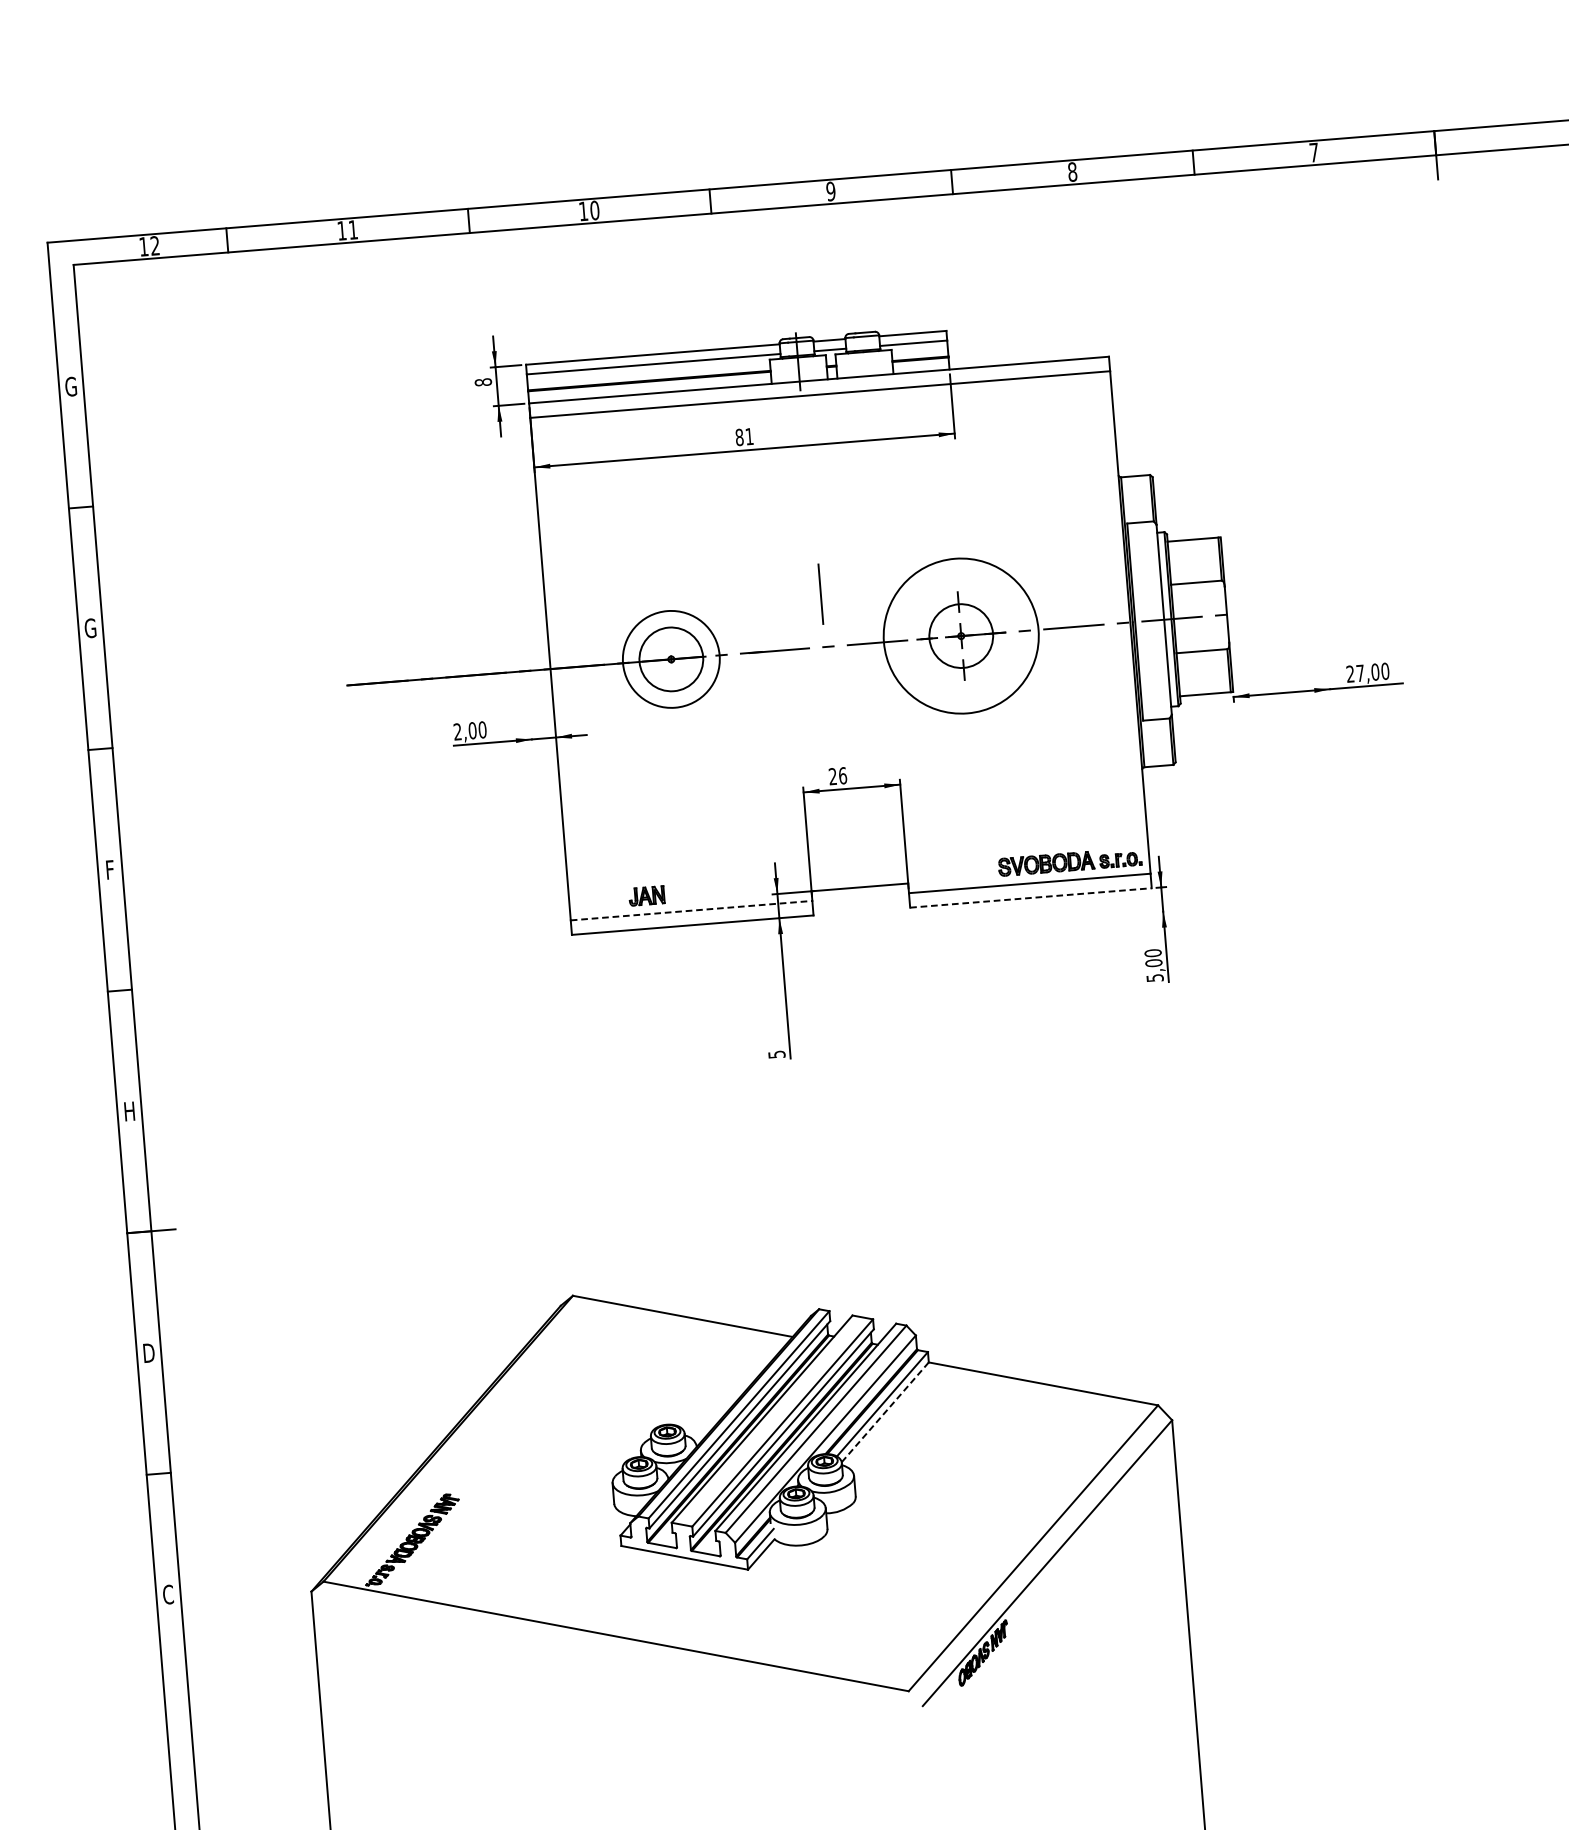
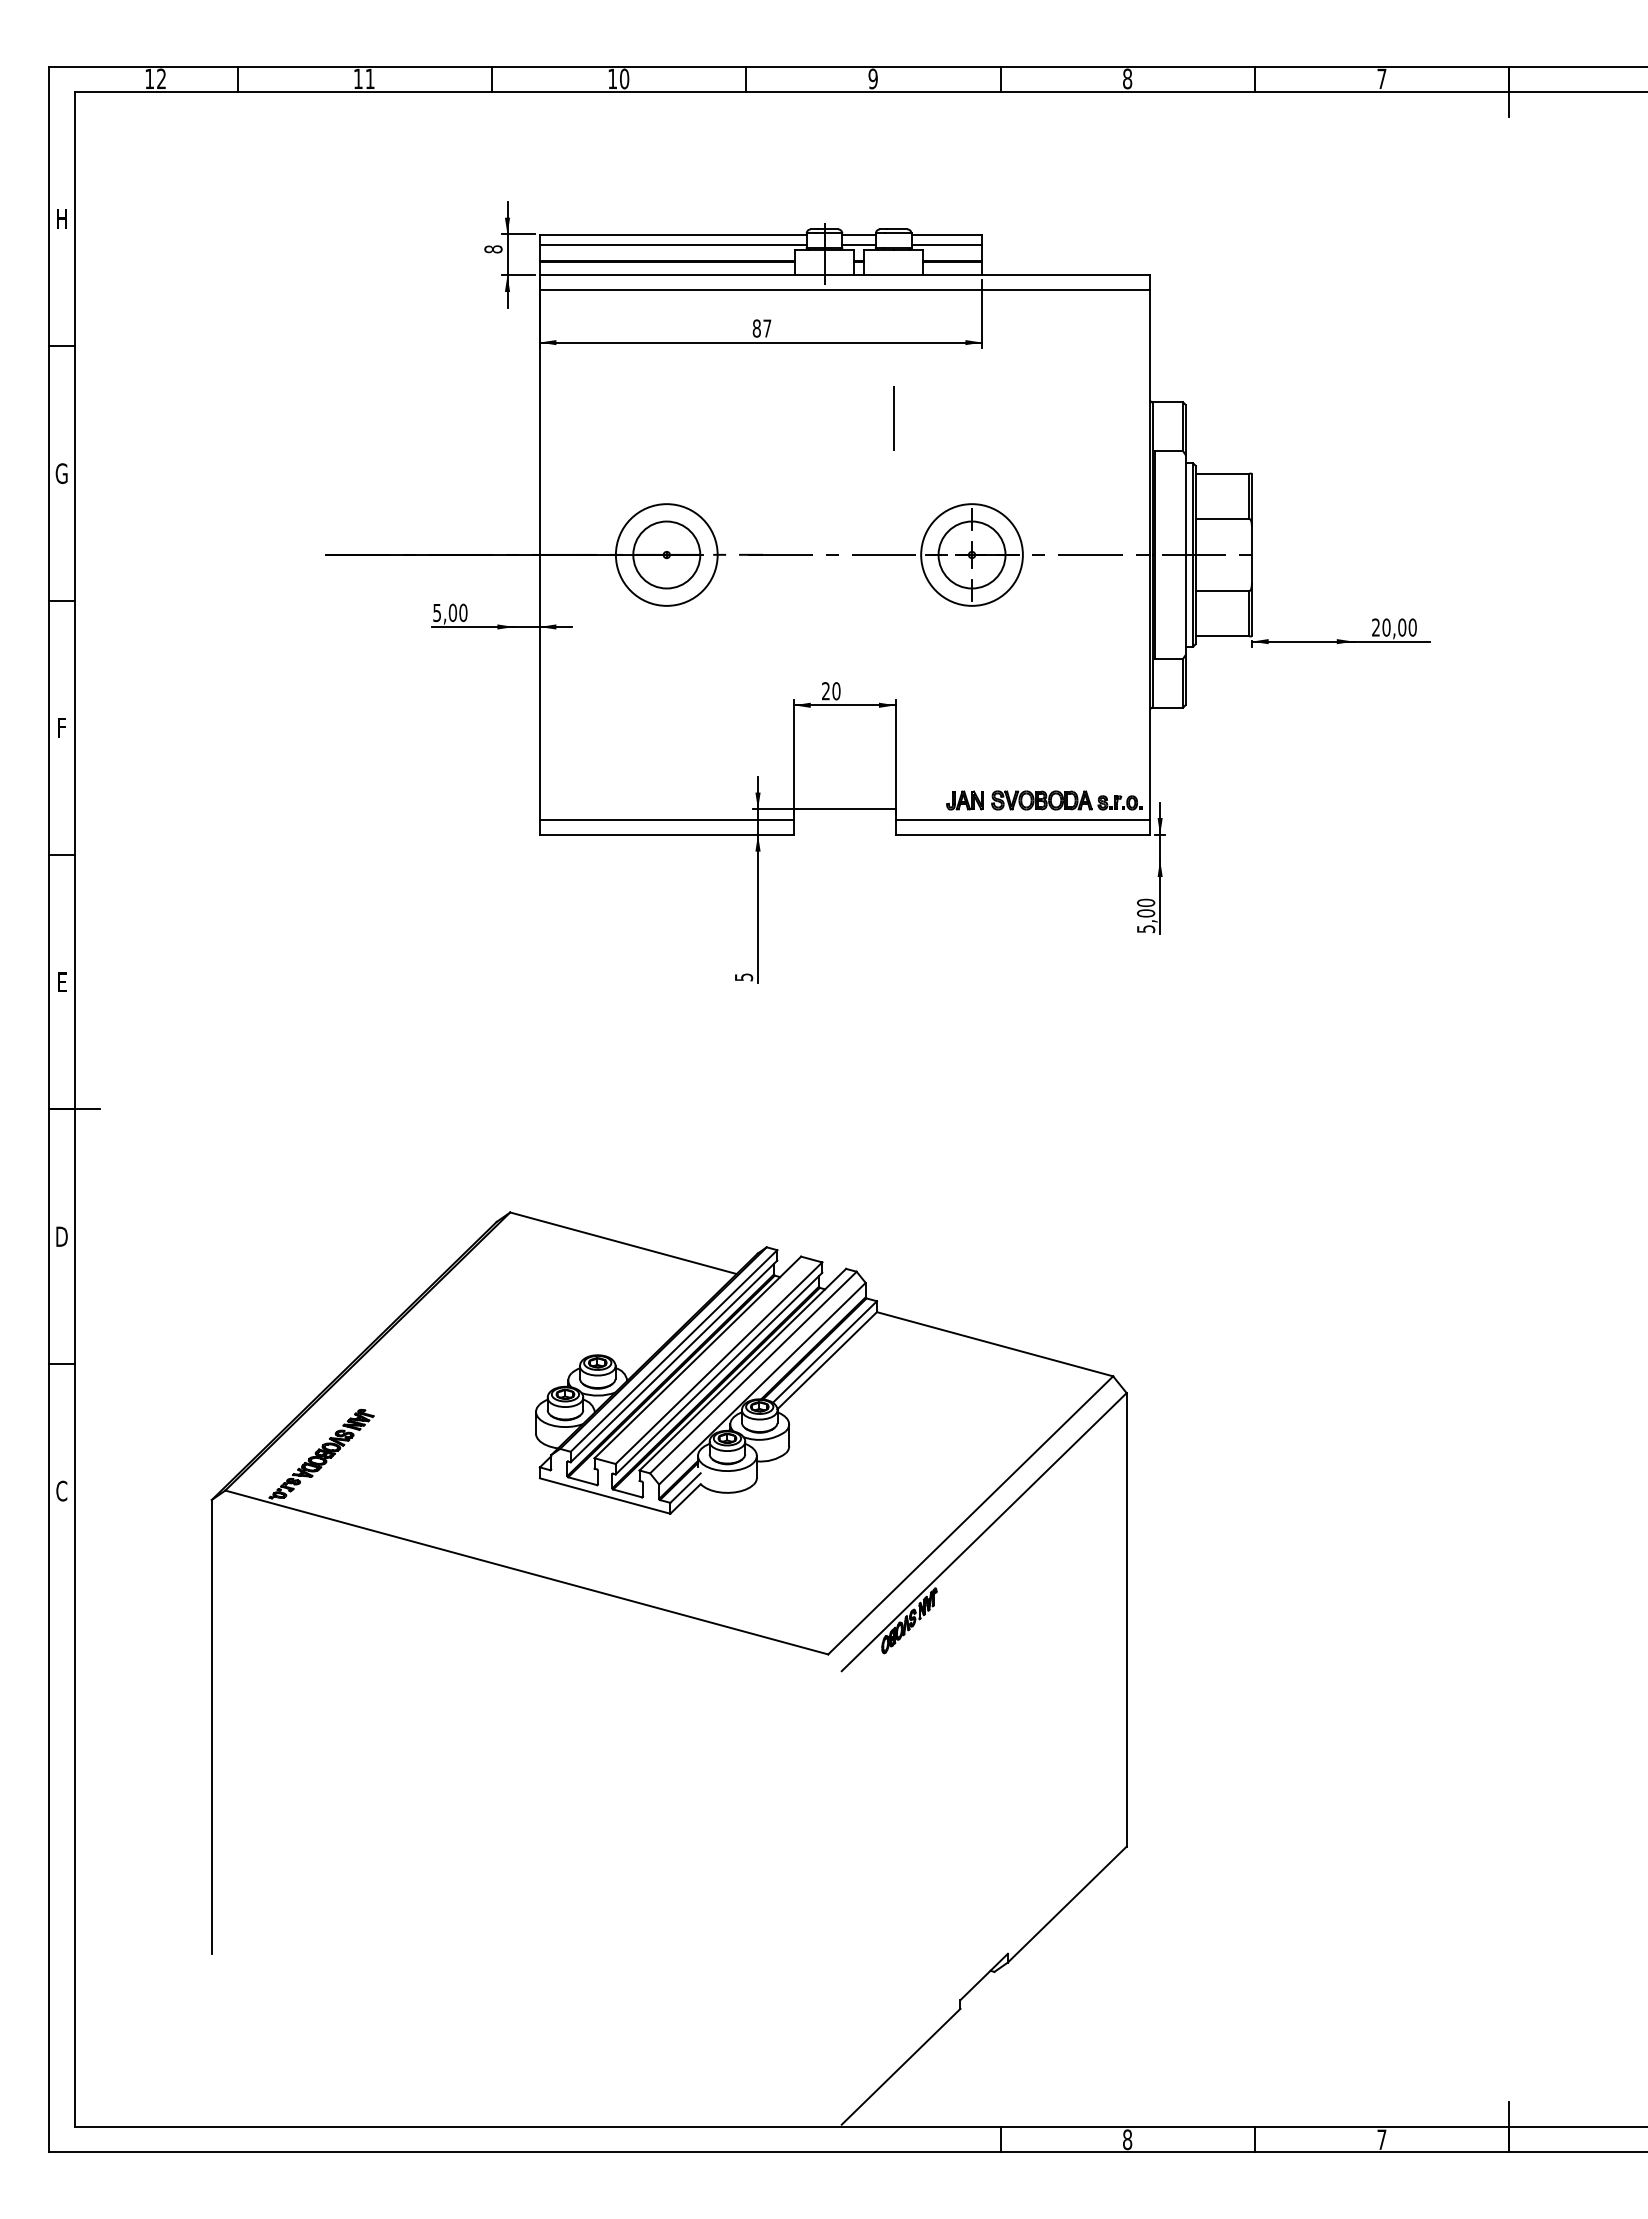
text: (70, 386) -> (61, 218), G -> H
text: (749, 436) -> (767, 328), 81 -> 87
line: (820, 594) -> (893, 418), moved
circle: (960, 635) -> (971, 554), size x0.62
text: (1360, 673) -> (1386, 627), 27,00 -> 20,00
text: (457, 731) -> (436, 612), 2,00 -> 5,00
text: (842, 776) -> (836, 691), 26 -> 20
part: (646, 896) -> (964, 800), moved
line: (1031, 897) -> (1023, 834), dashed -> solid
line: (692, 910) -> (667, 819), dashed -> solid
text: (129, 1110) -> (61, 981), H -> E
line: (885, 1412) -> (827, 1360), dashed -> solid

